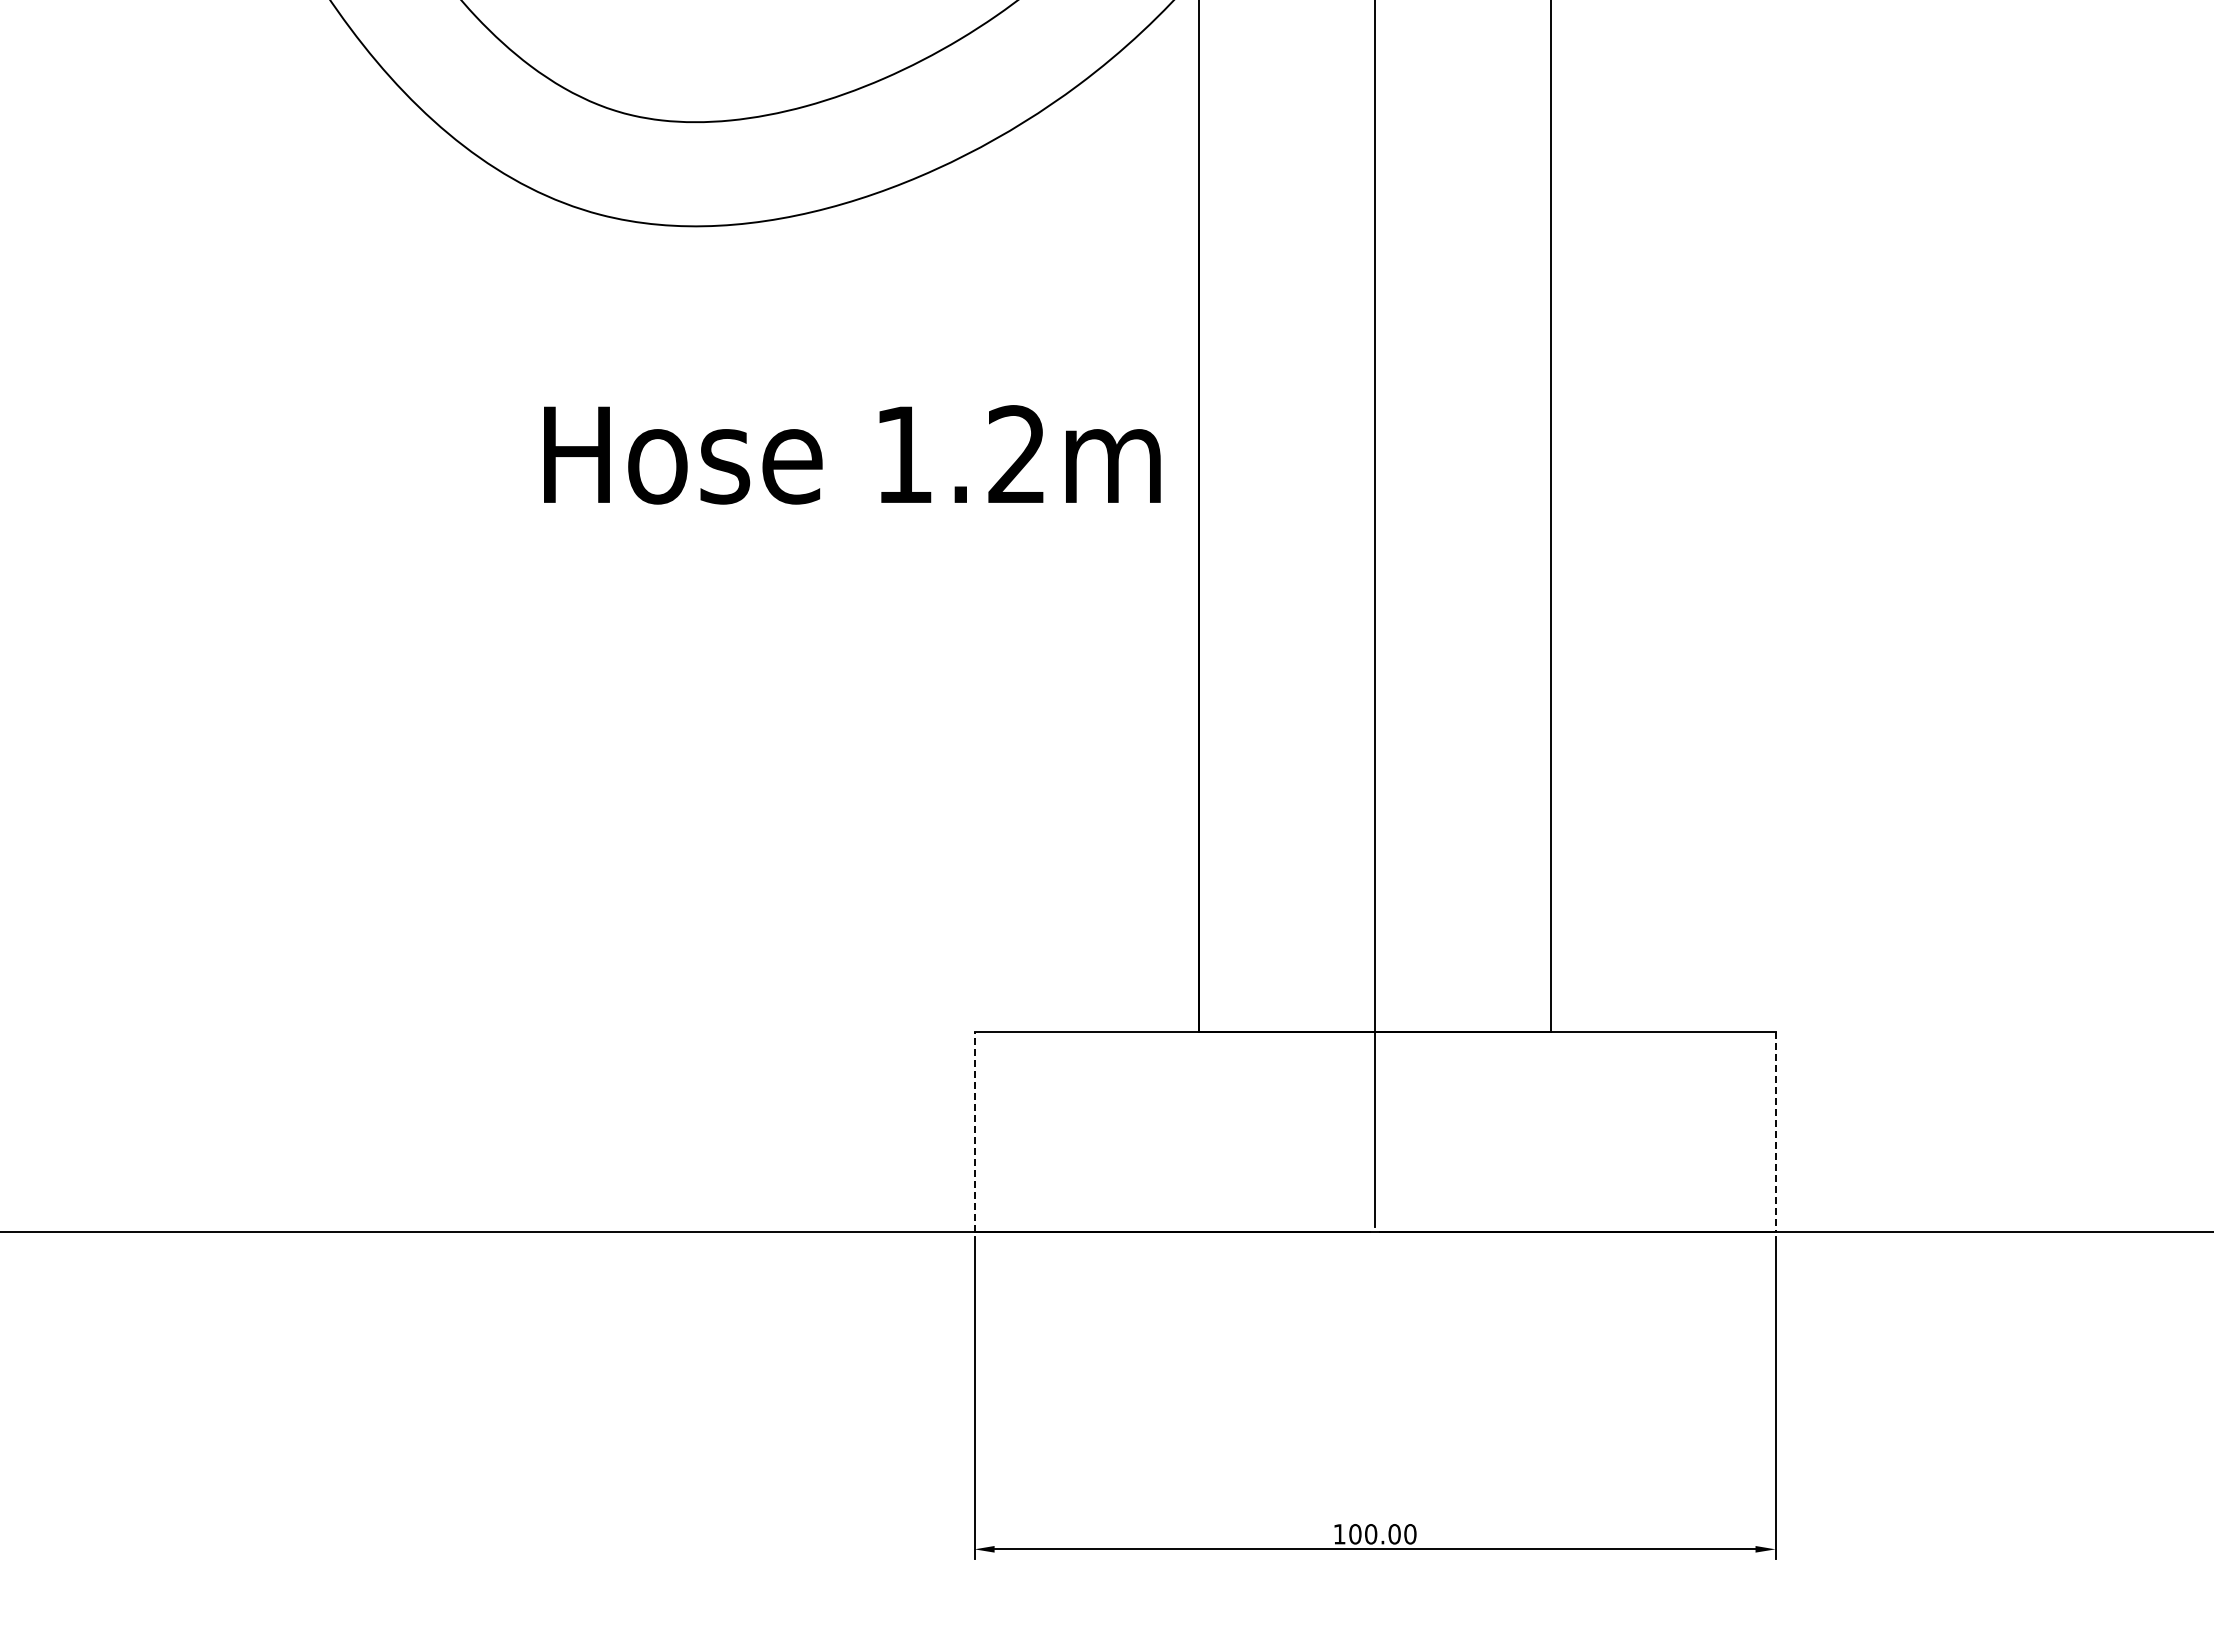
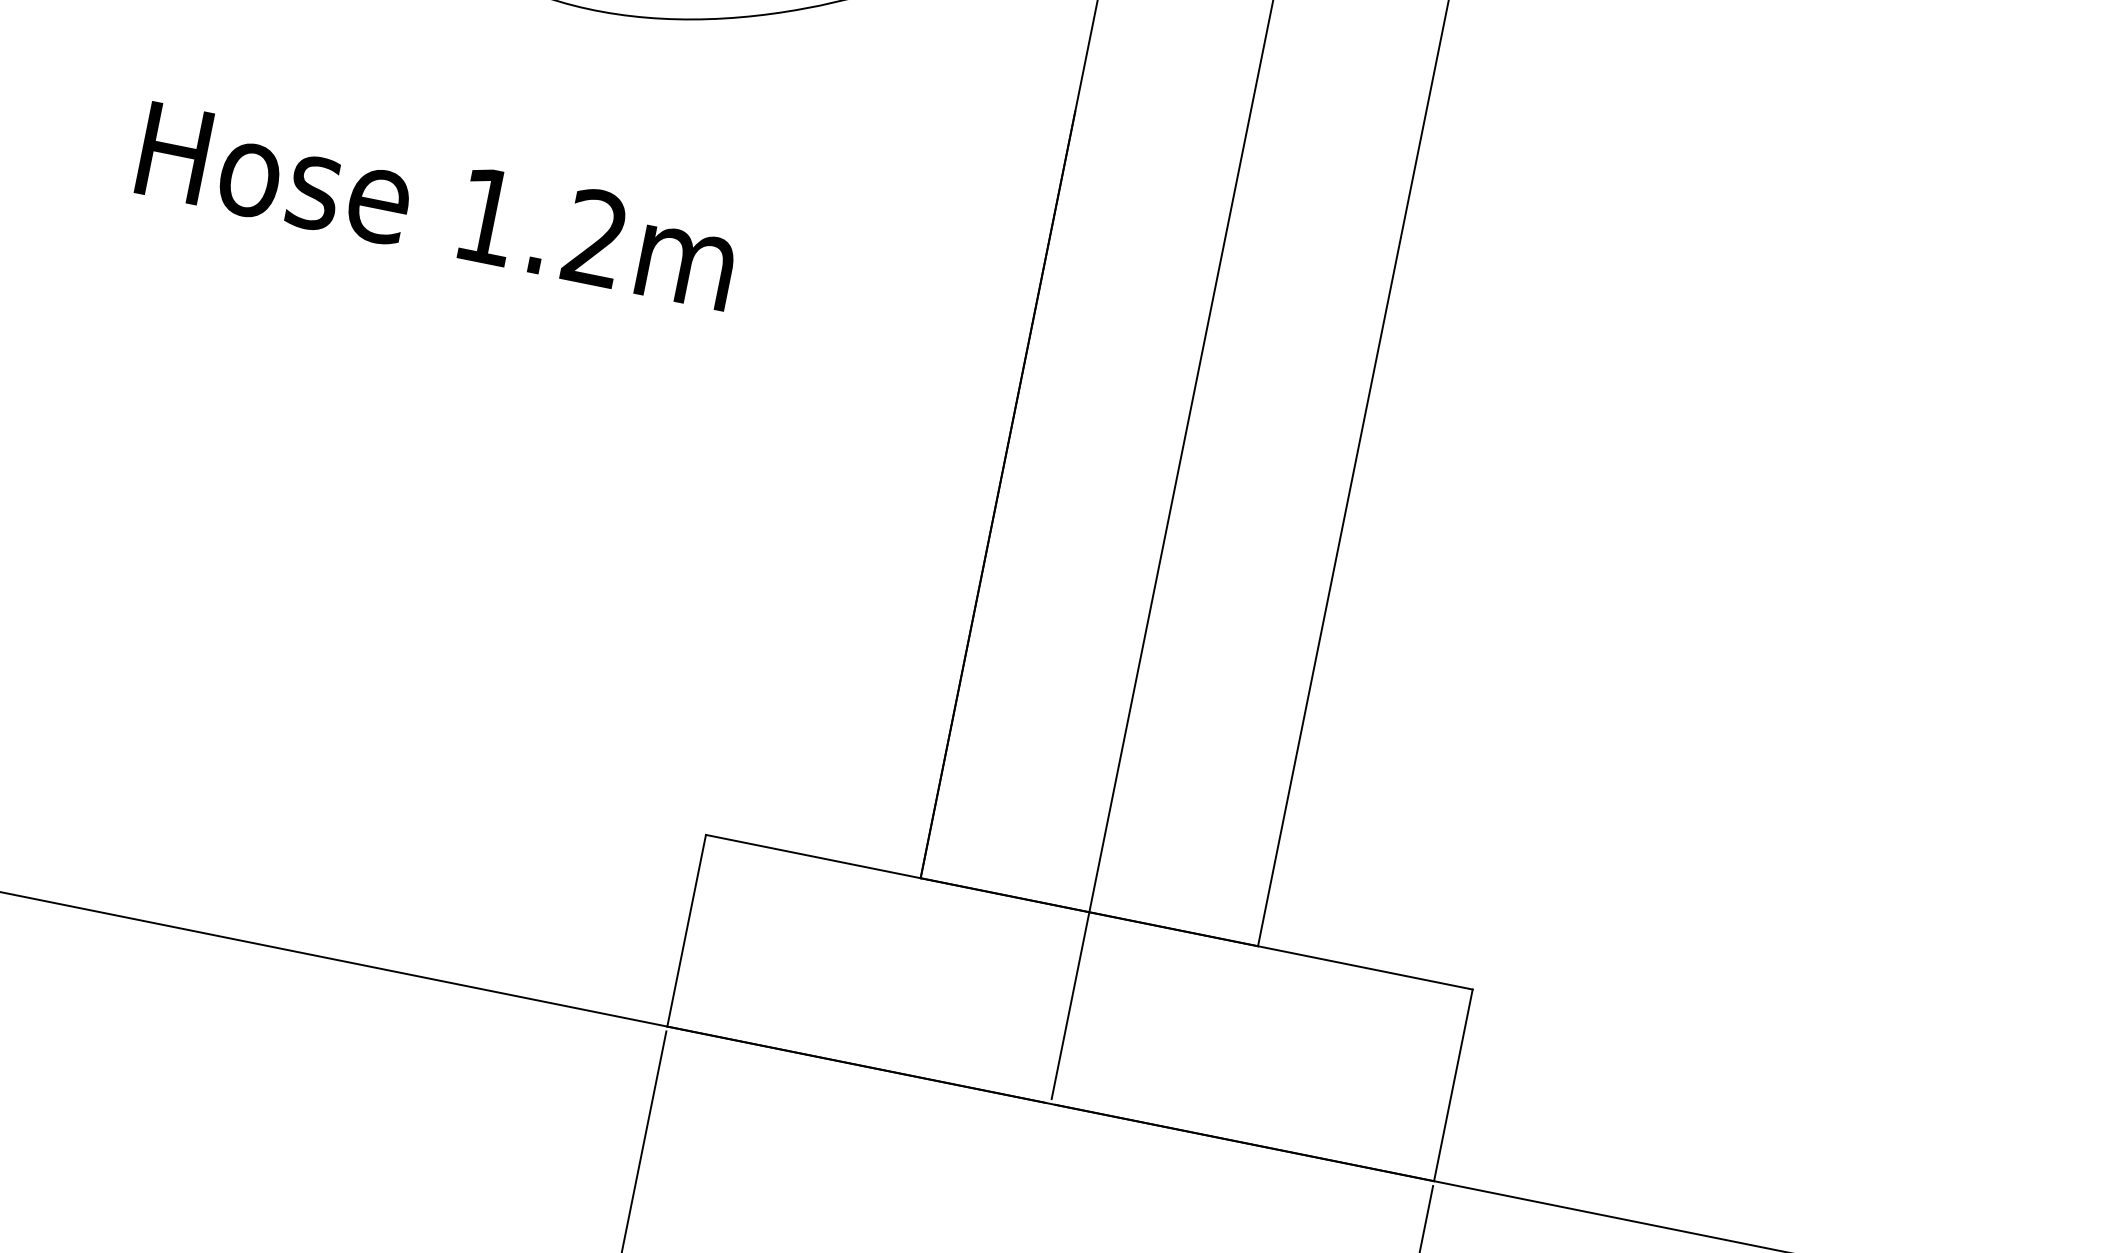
text: (852, 454) -> (438, 206), moved
line: (974, 1131) -> (686, 930), dashed -> solid
line: (1775, 1132) -> (1453, 1086), dashed -> solid

